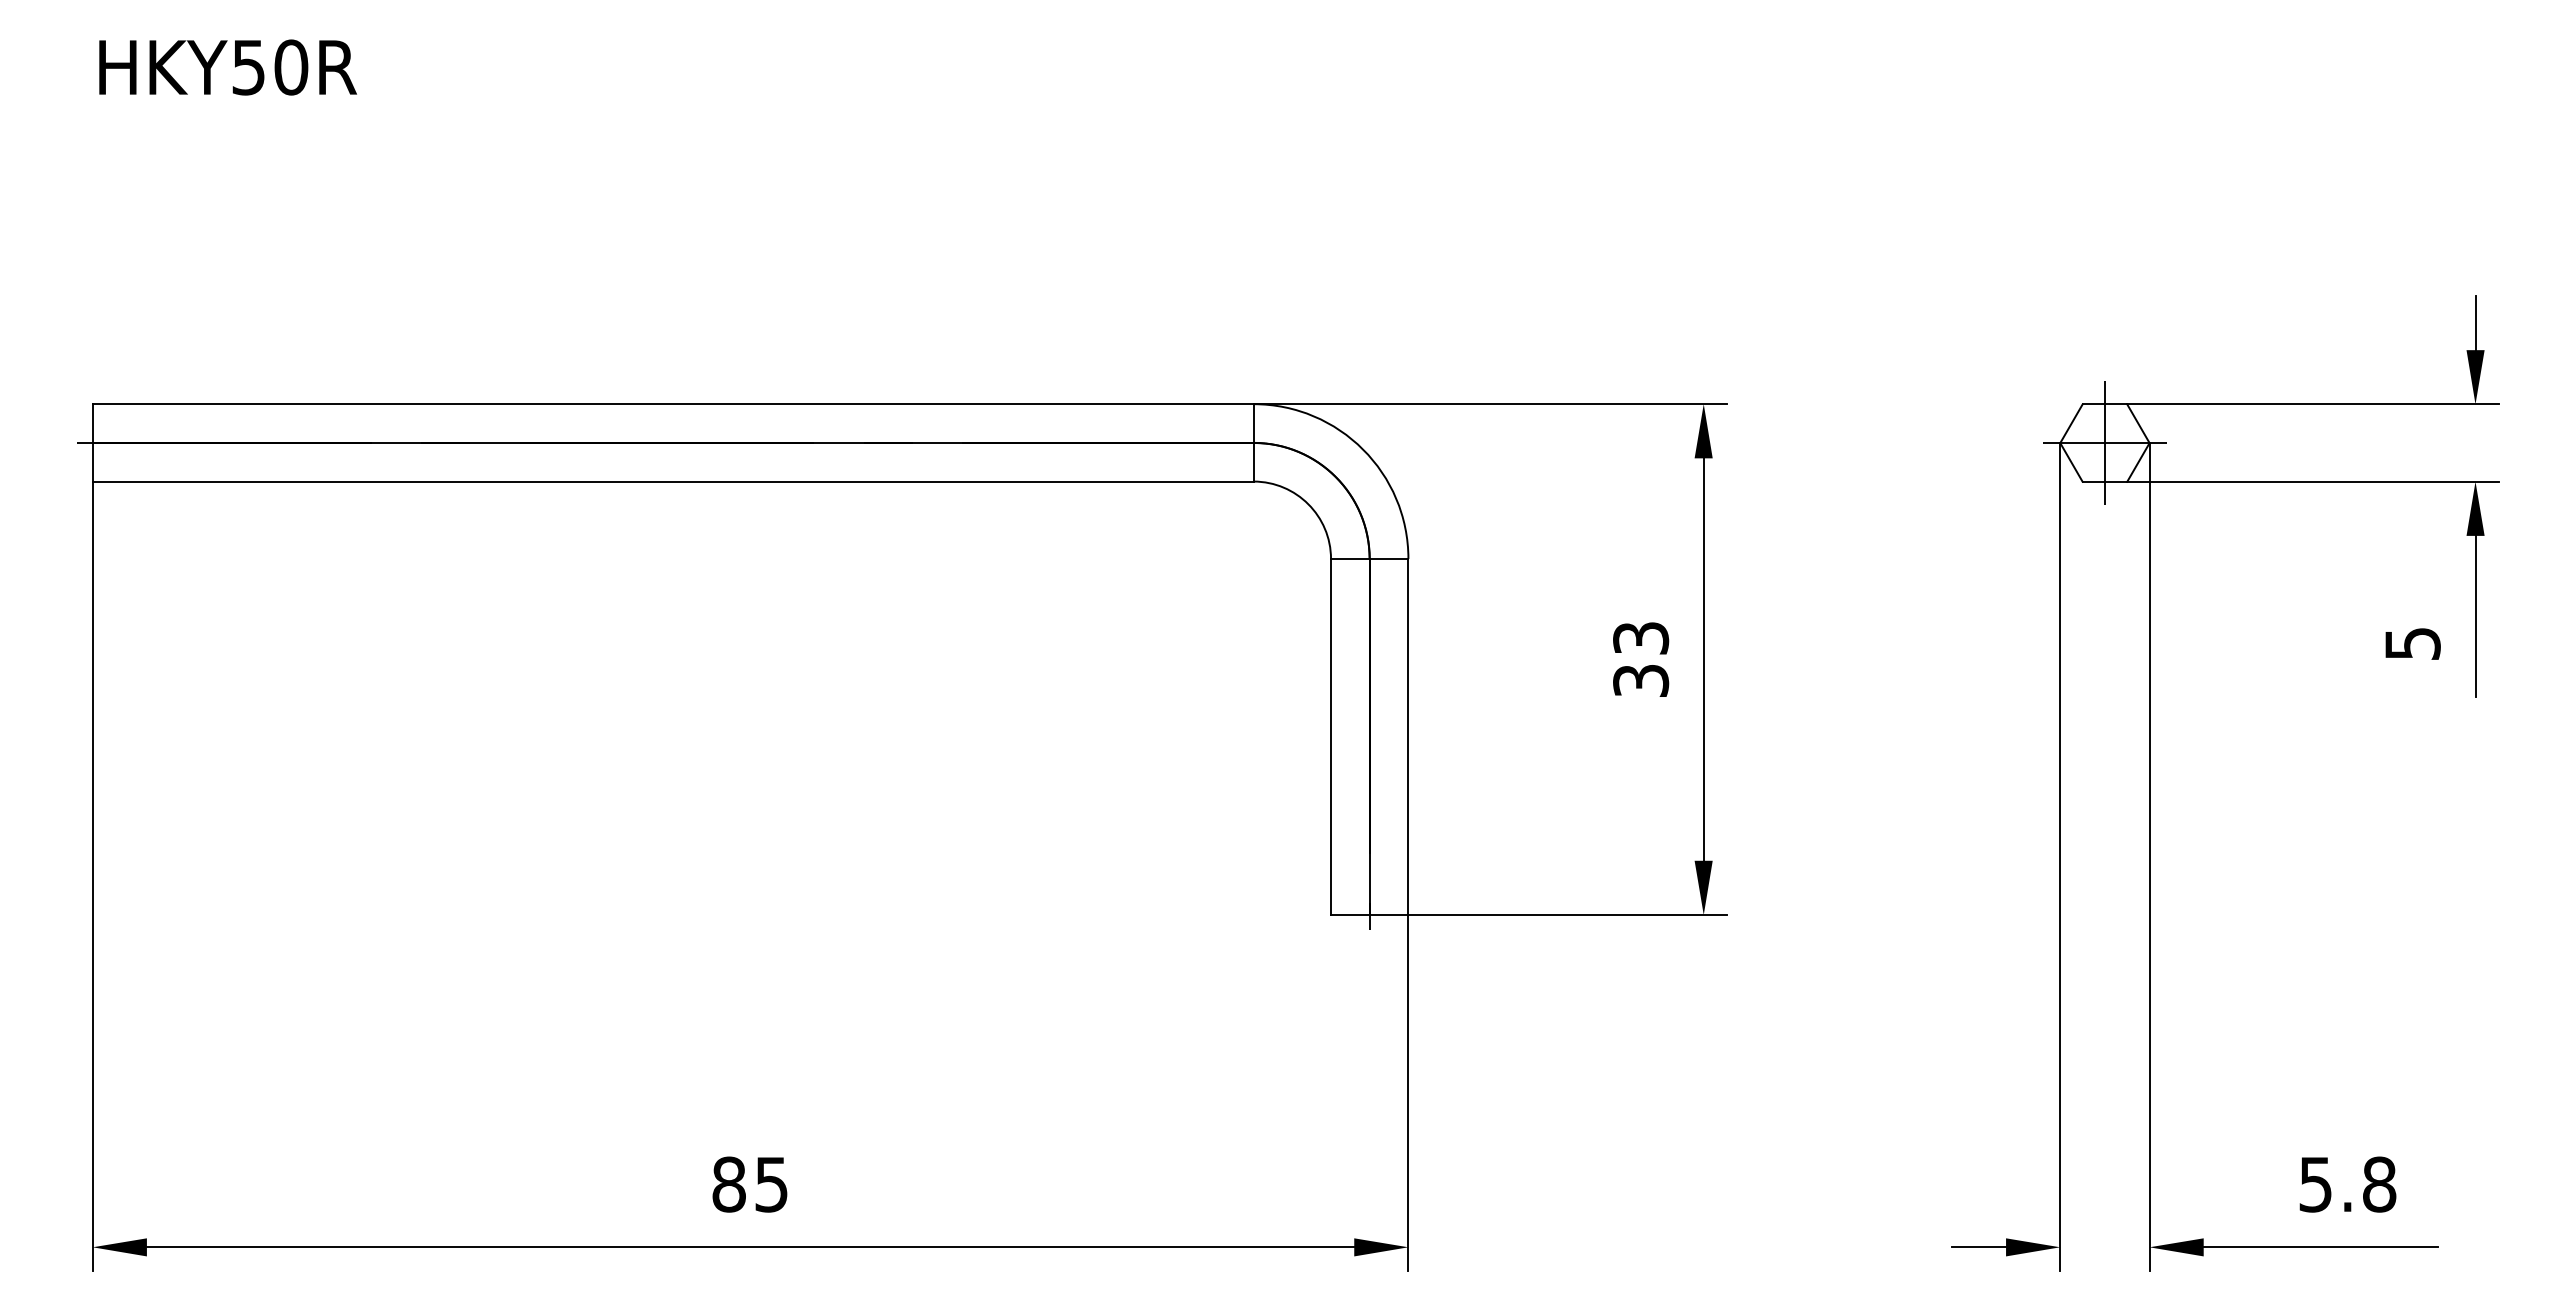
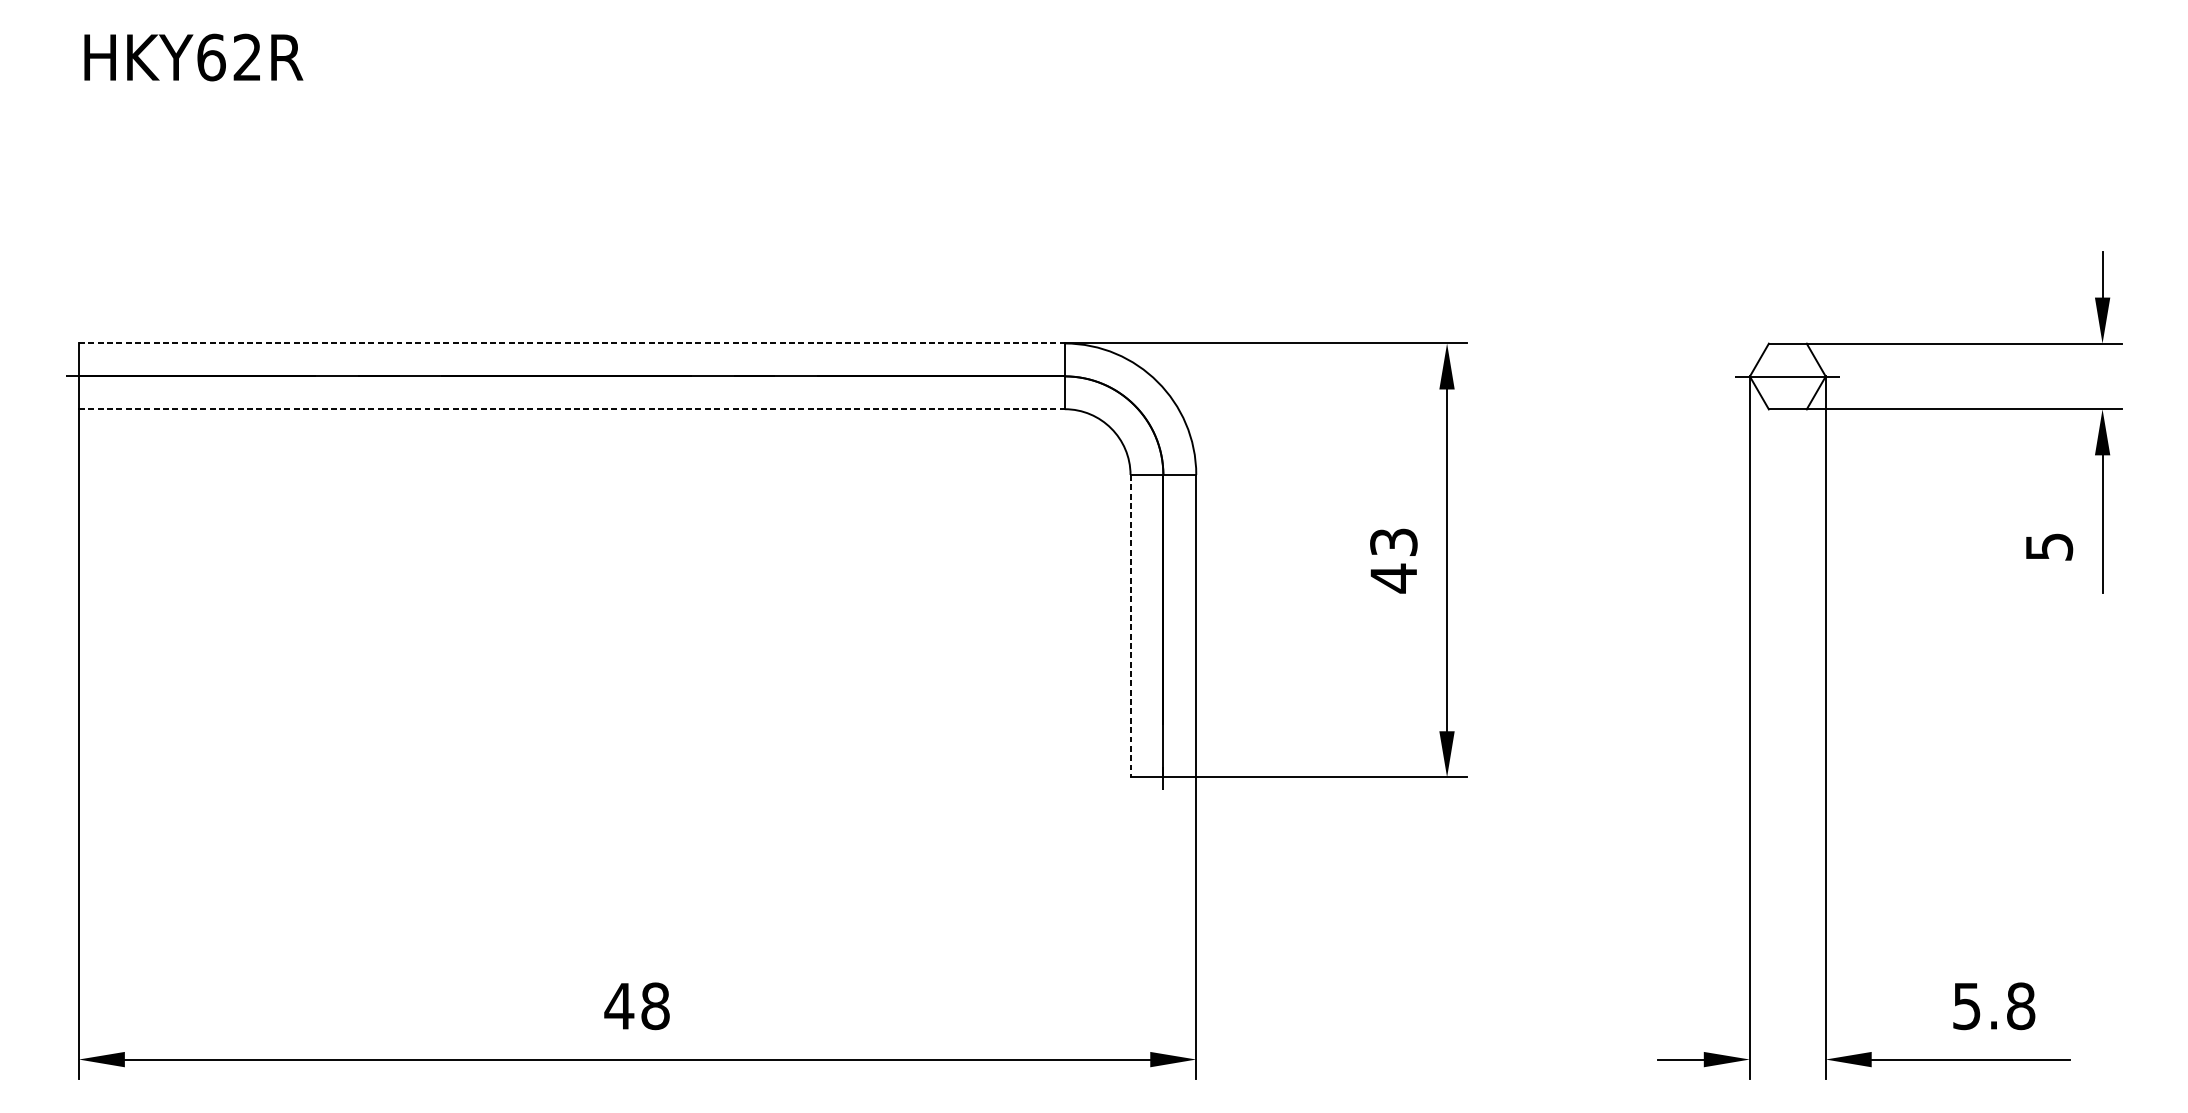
text: (270, 67) -> (229, 57), HKY50R -> HKY62R
line: (673, 404) -> (572, 343), solid -> dashed
line: (2104, 443) -> (1787, 376), removed
line: (673, 481) -> (572, 409), solid -> dashed
text: (1641, 680) -> (1394, 578), 33 -> 43
line: (1331, 737) -> (1130, 626), solid -> dashed
text: (749, 1184) -> (636, 1006), 85 -> 48

